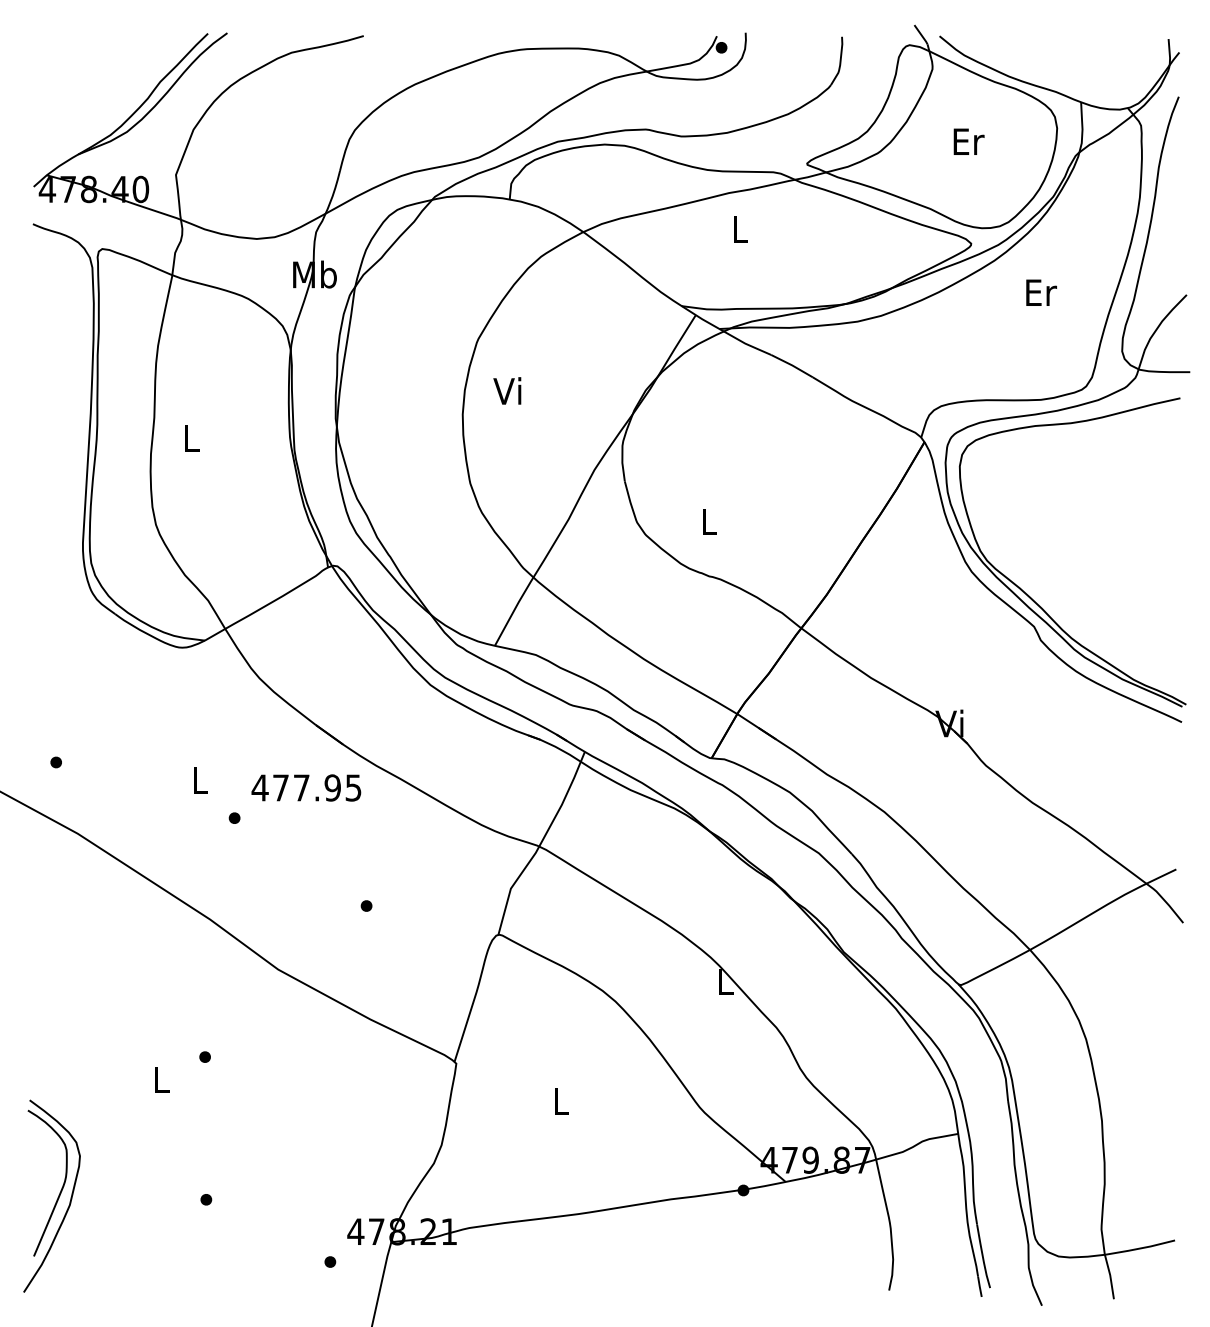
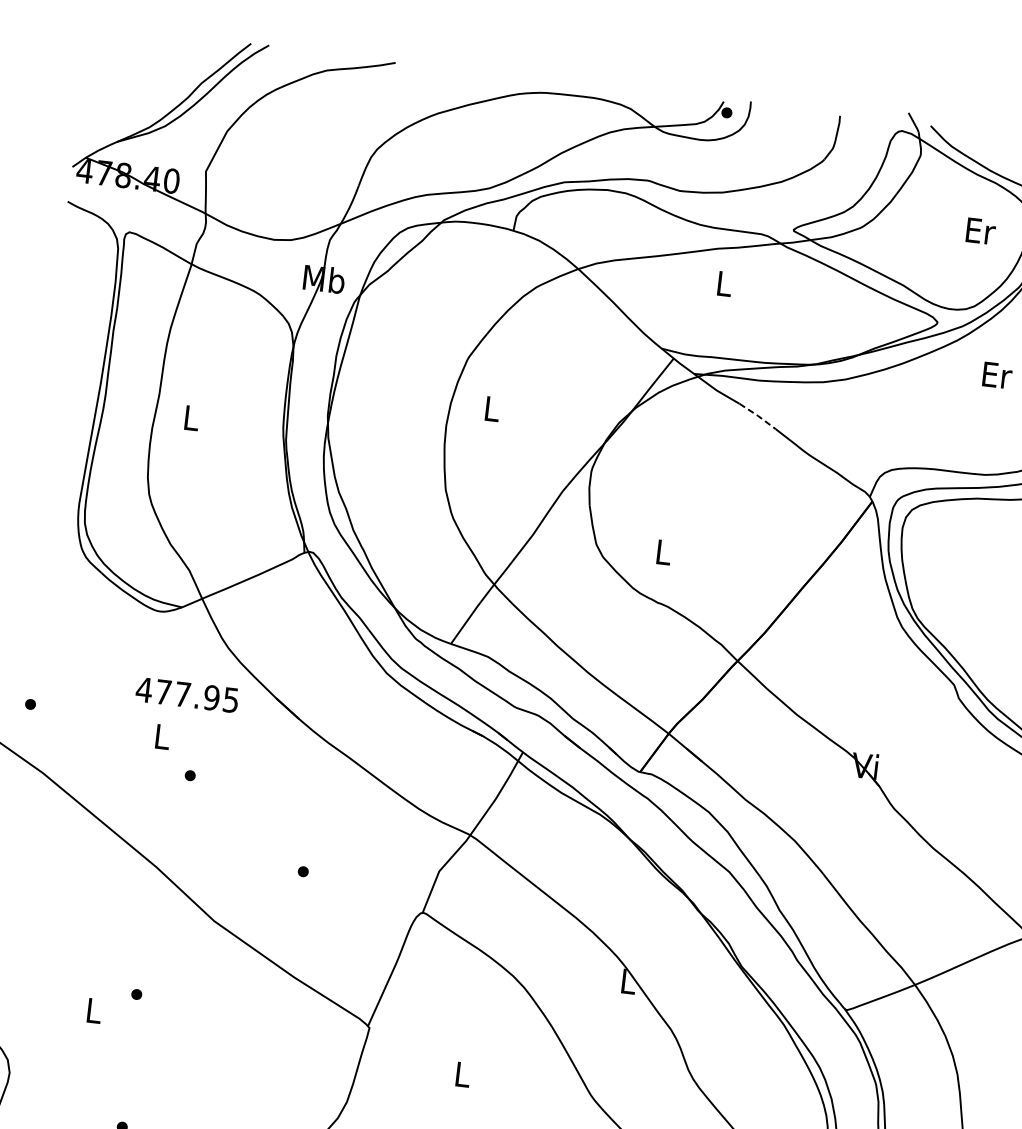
text: (968, 141) -> (980, 230), moved
line: (792, 365) -> (758, 415), solid -> dashed
text: (507, 390) -> (490, 408), Vi -> L
text: (306, 787) -> (187, 694), moved

